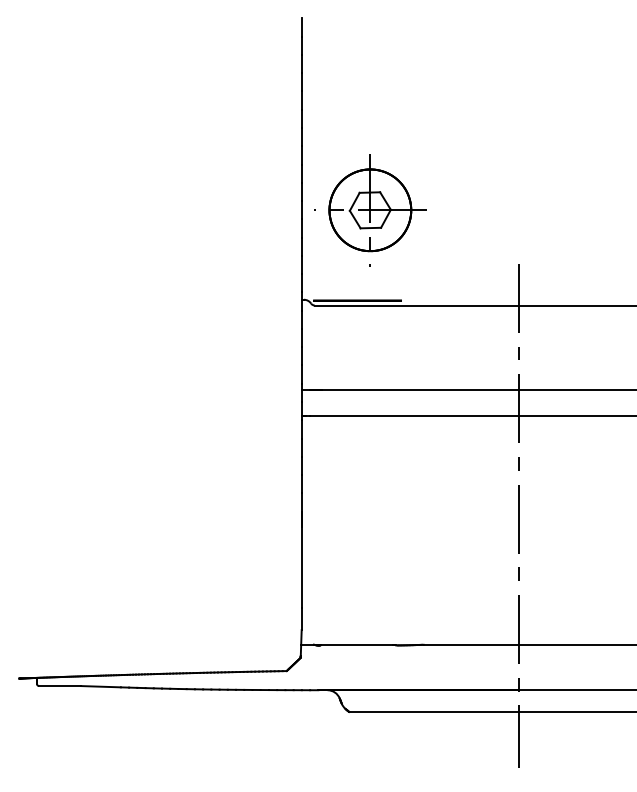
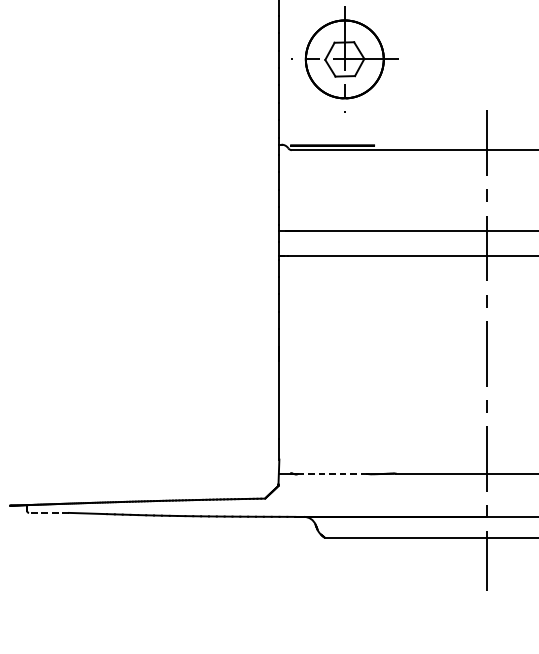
line: (357, 645) -> (332, 474), solid -> dashed
line: (60, 686) -> (49, 513), solid -> dashed

